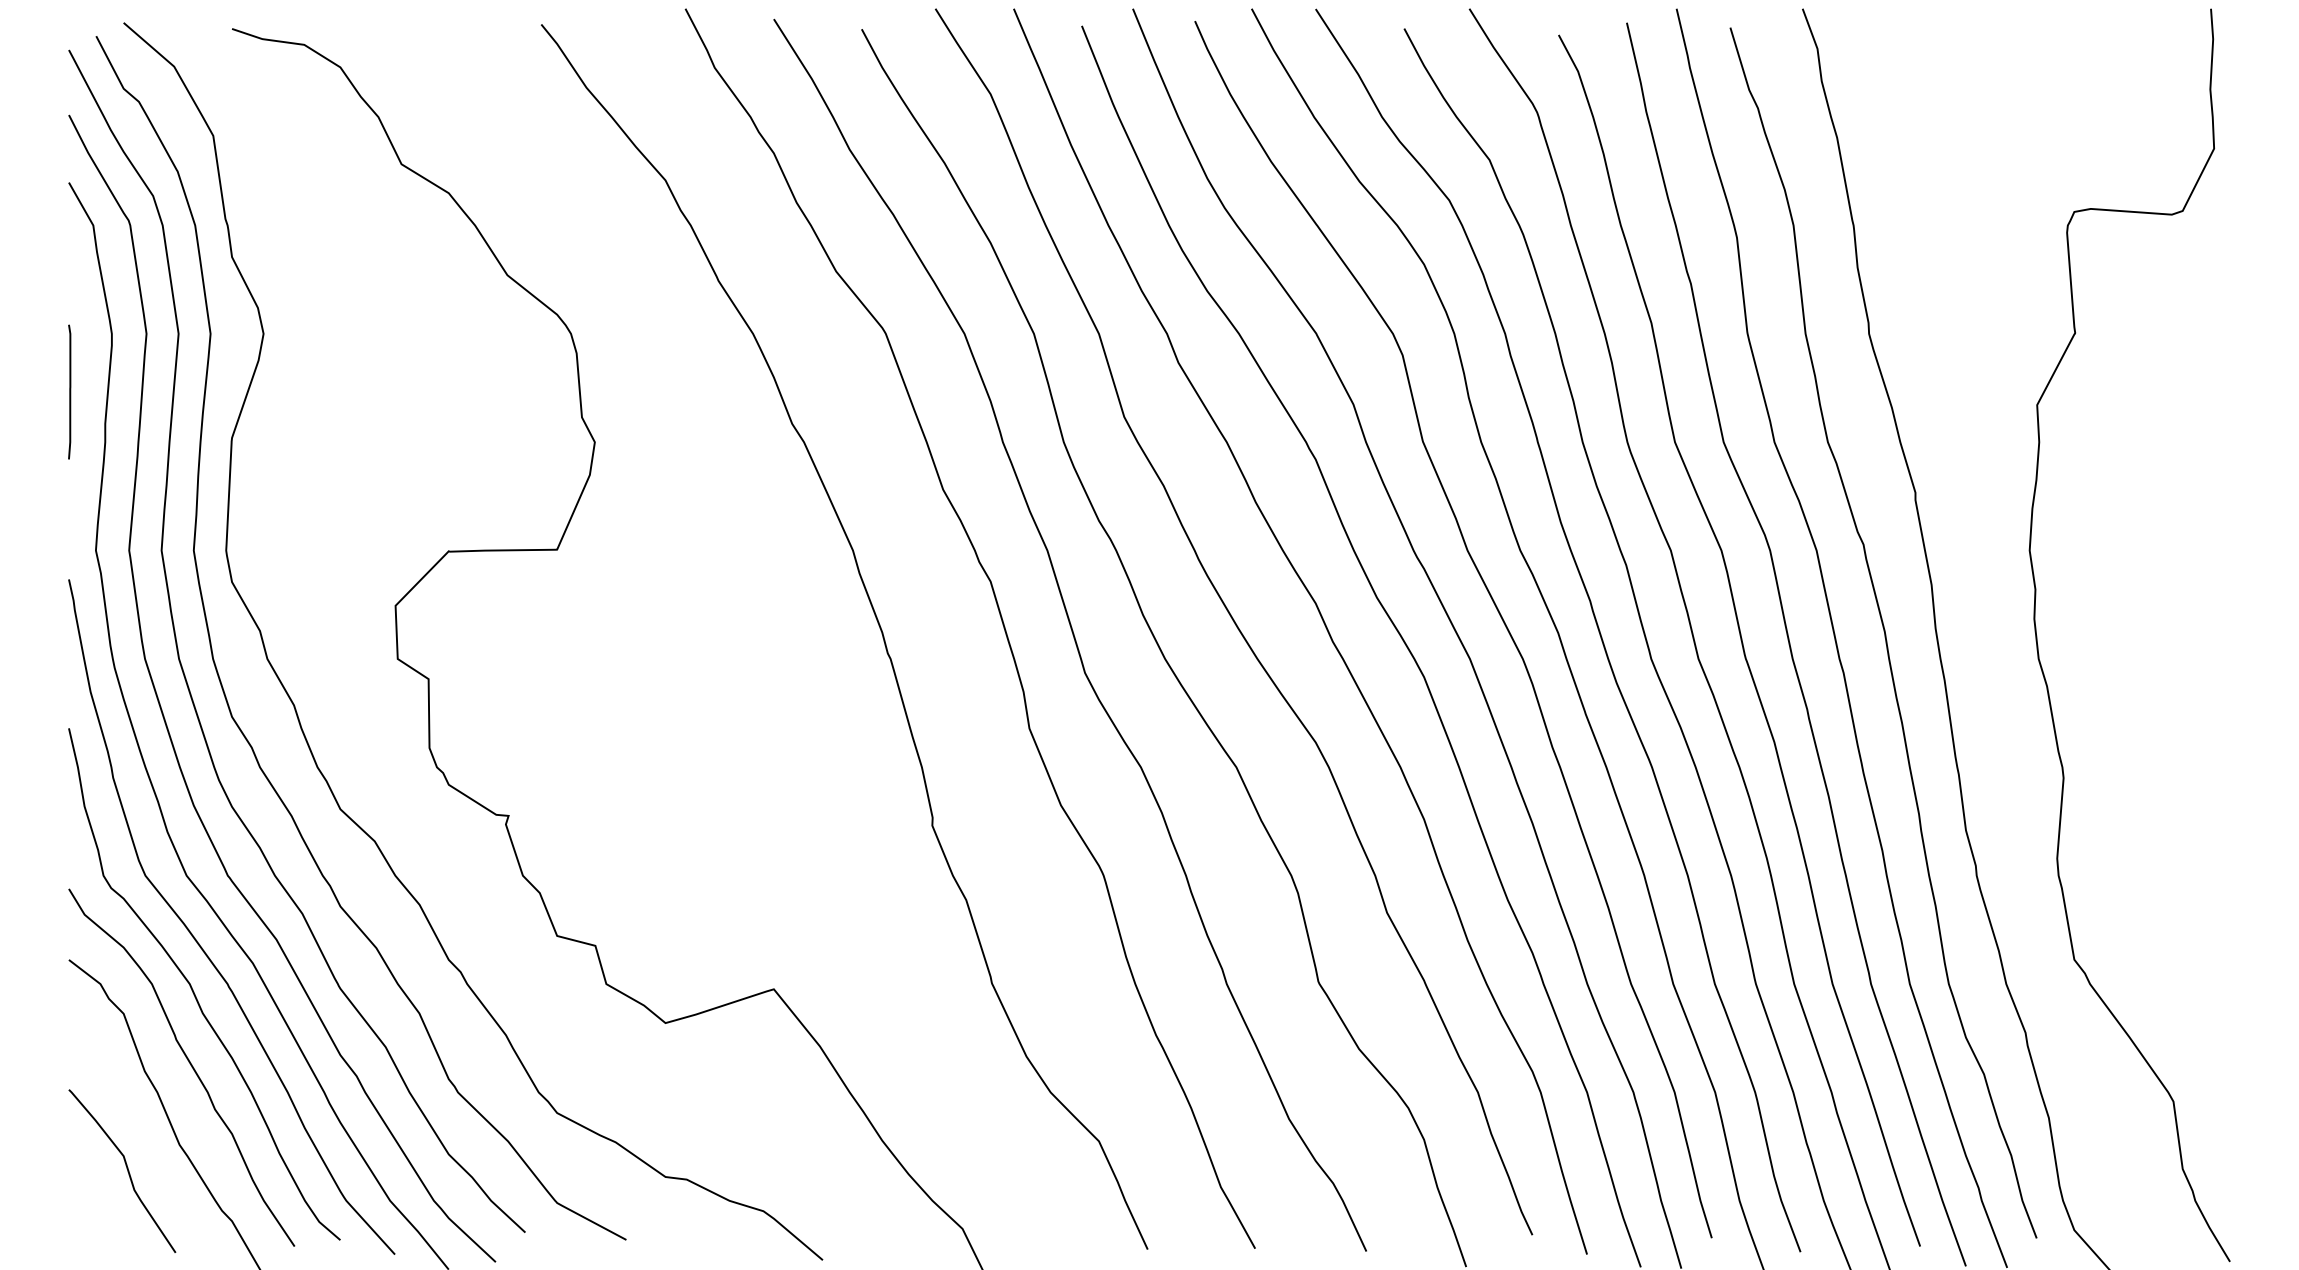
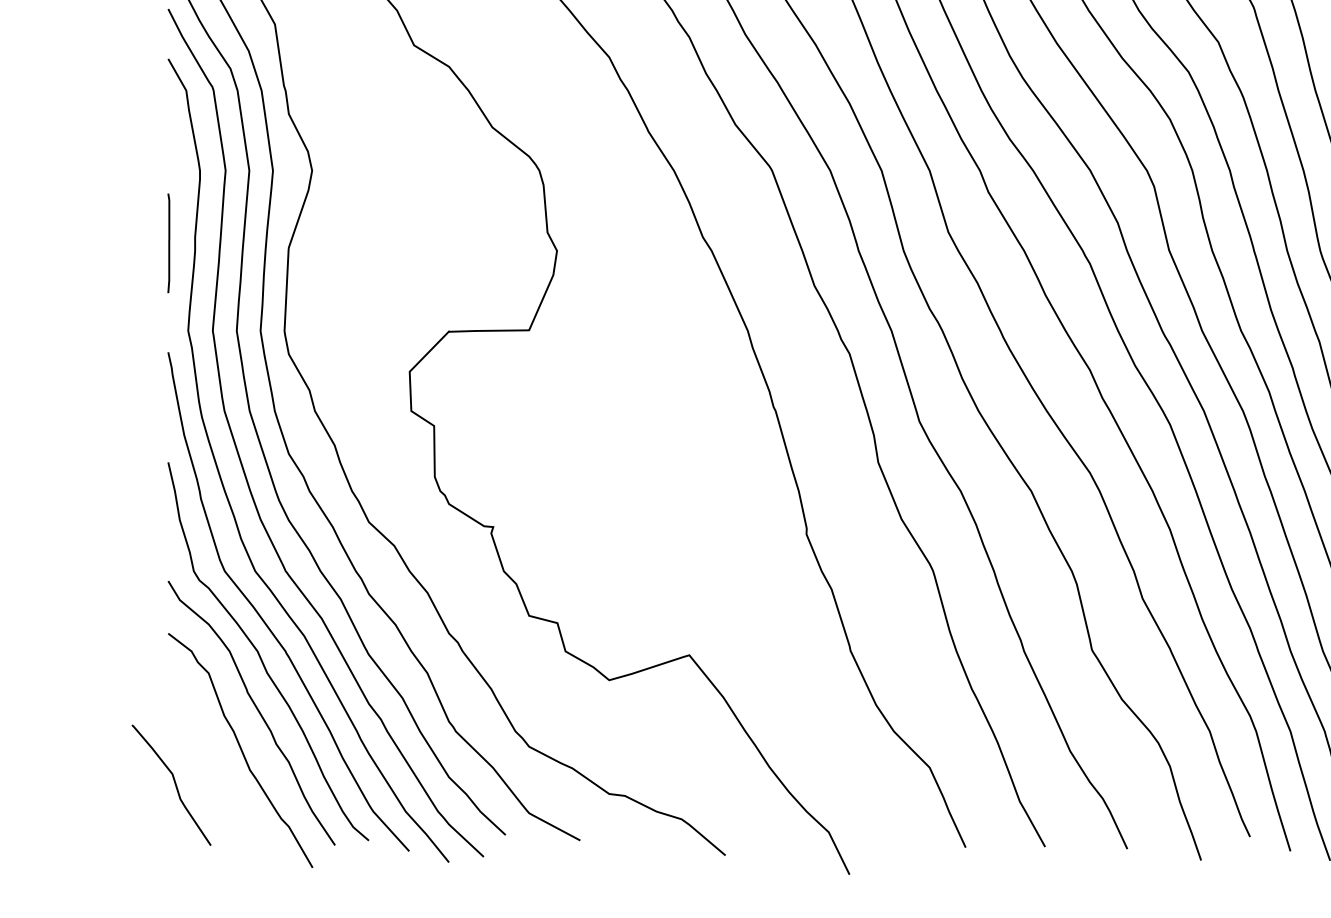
line: (69, 391) -> (168, 242), moved
curve: (126, 1168) -> (174, 783), moved

